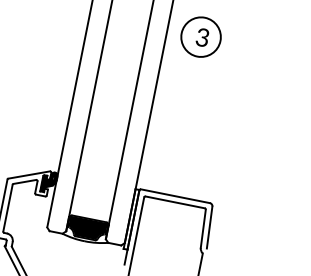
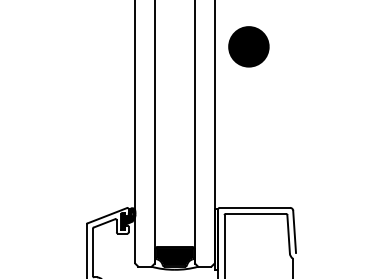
fill: (200, 36) -> (248, 46), added

